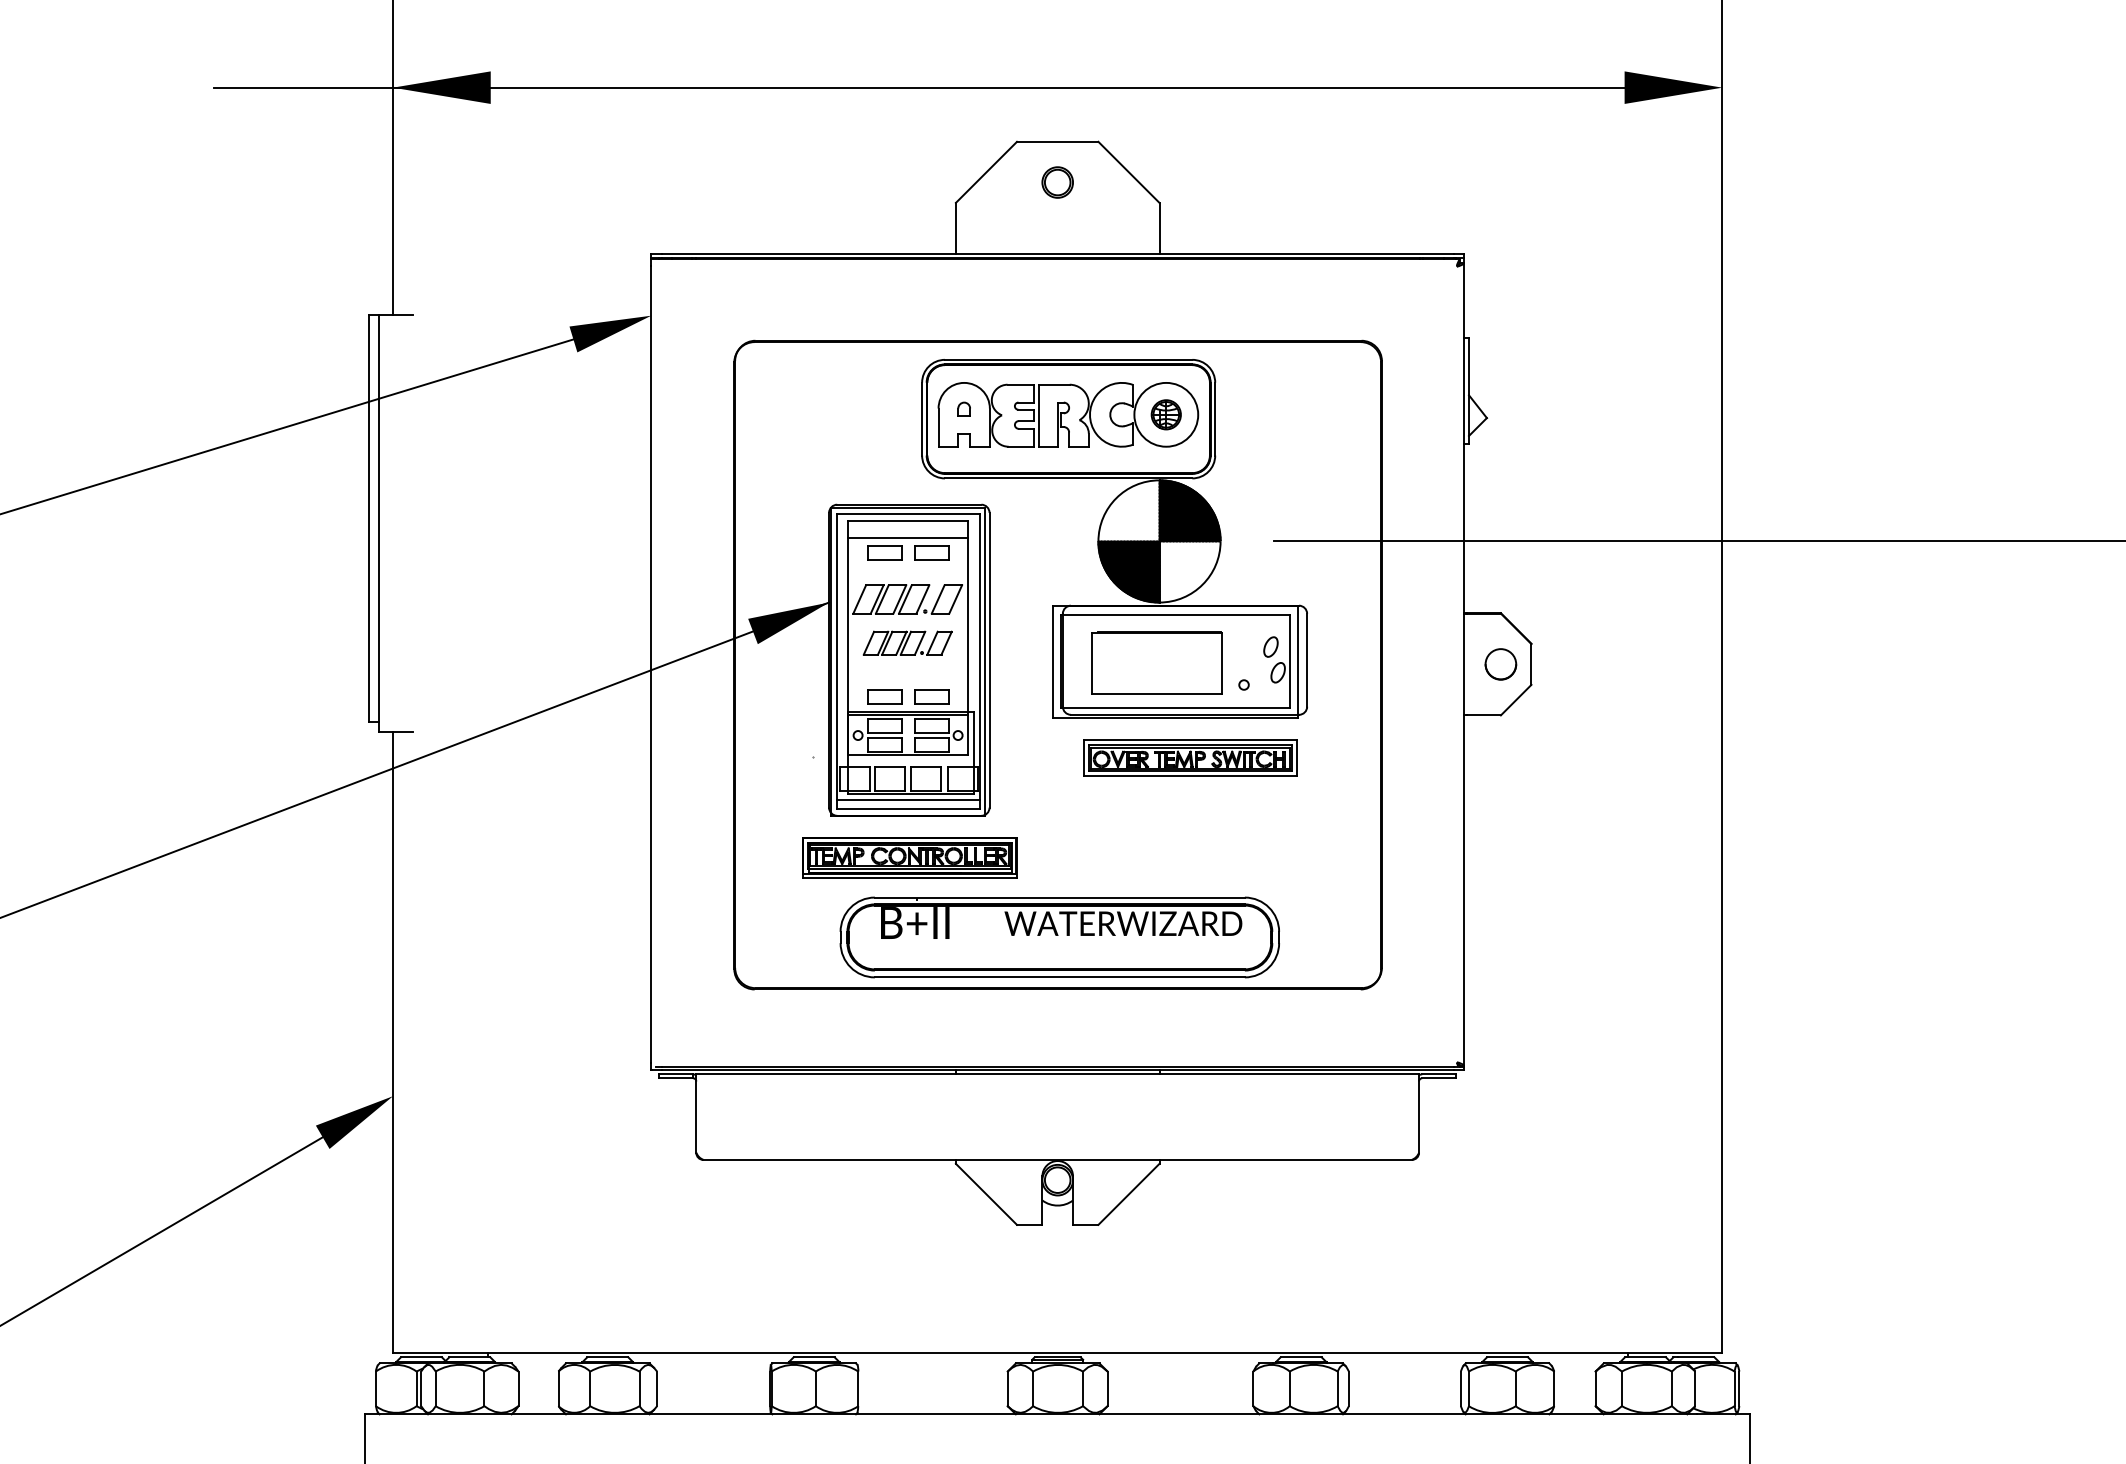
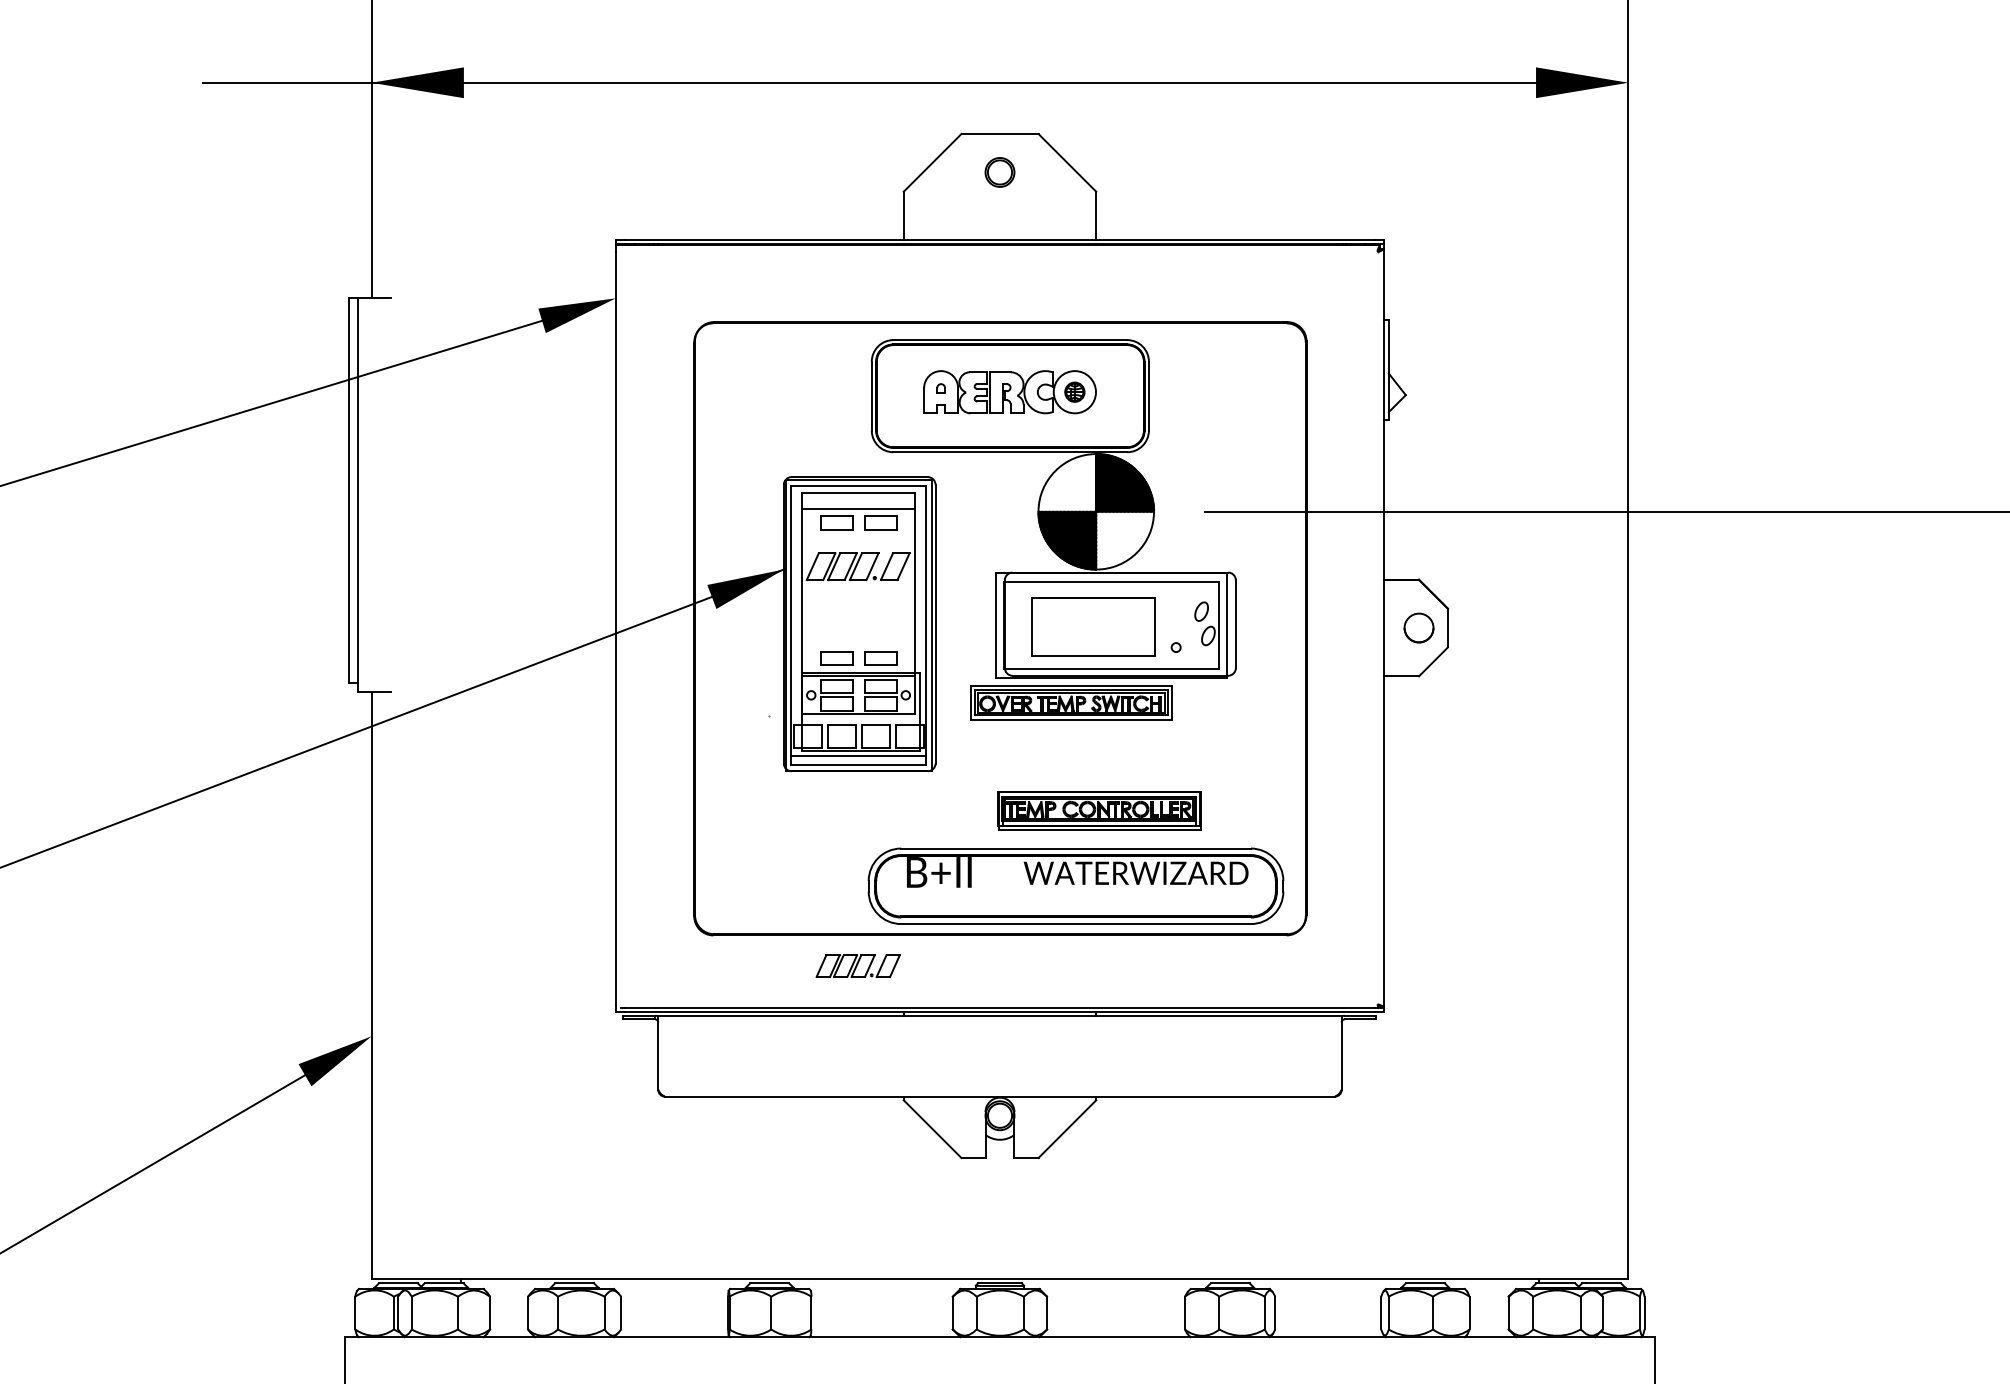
part: (1067, 415) -> (1009, 392), size x0.7
part: (907, 642) -> (857, 965), moved
part: (1190, 757) -> (1071, 702), moved
part: (910, 857) -> (1099, 810), moved
part: (1059, 936) -> (1075, 885), moved

